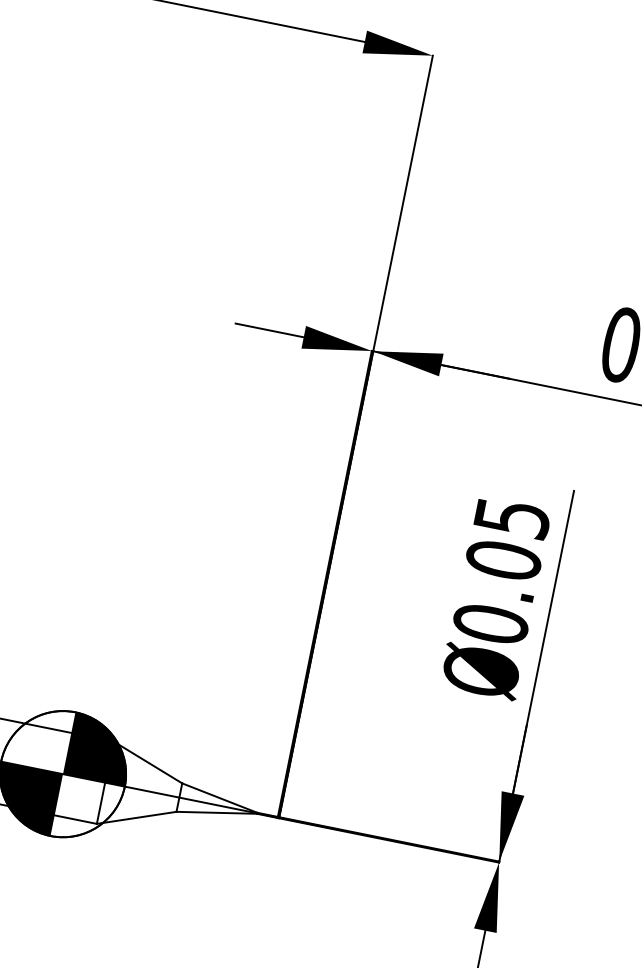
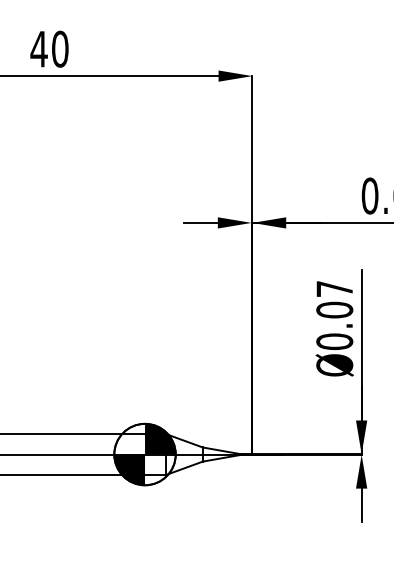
text: (511, 516) -> (334, 288), Ø0.05 -> Ø0.07

